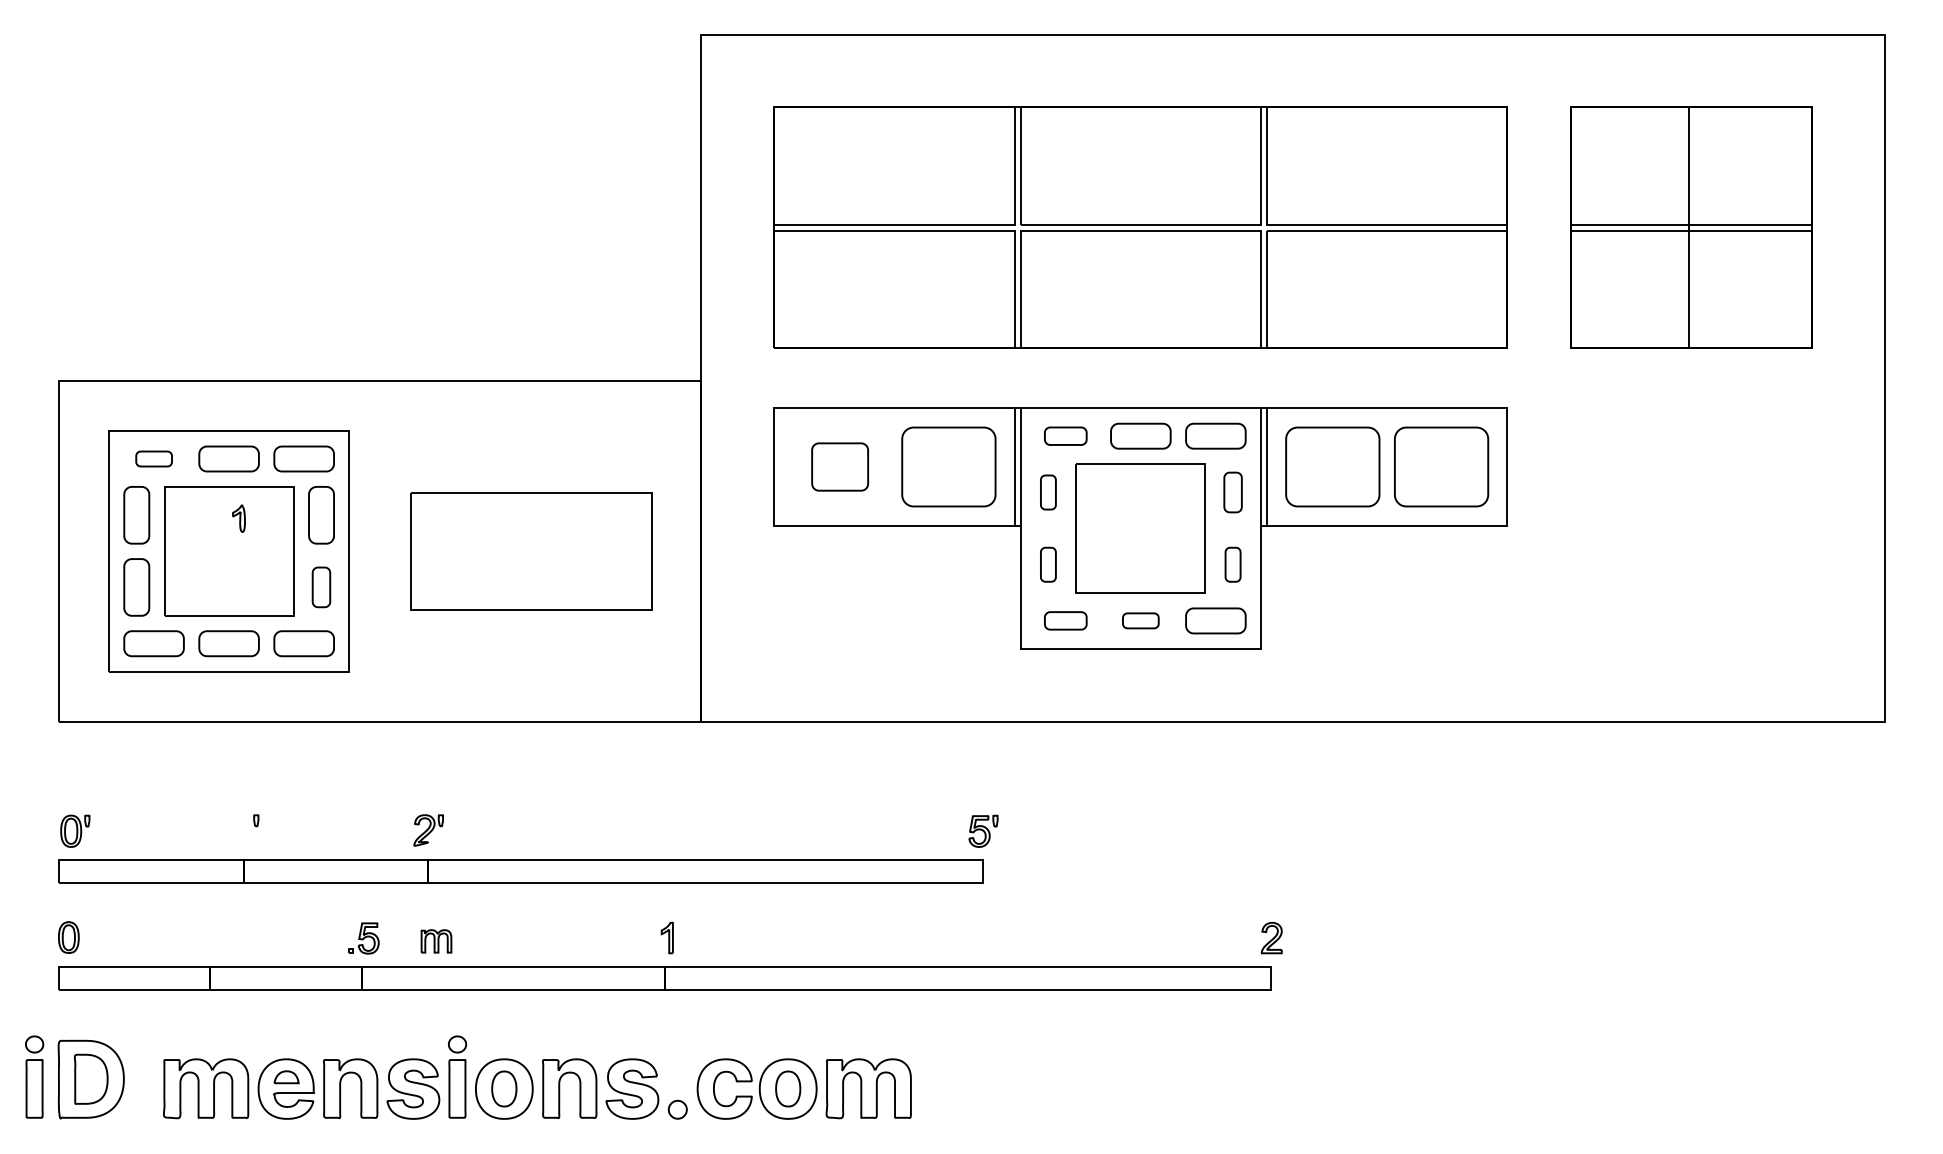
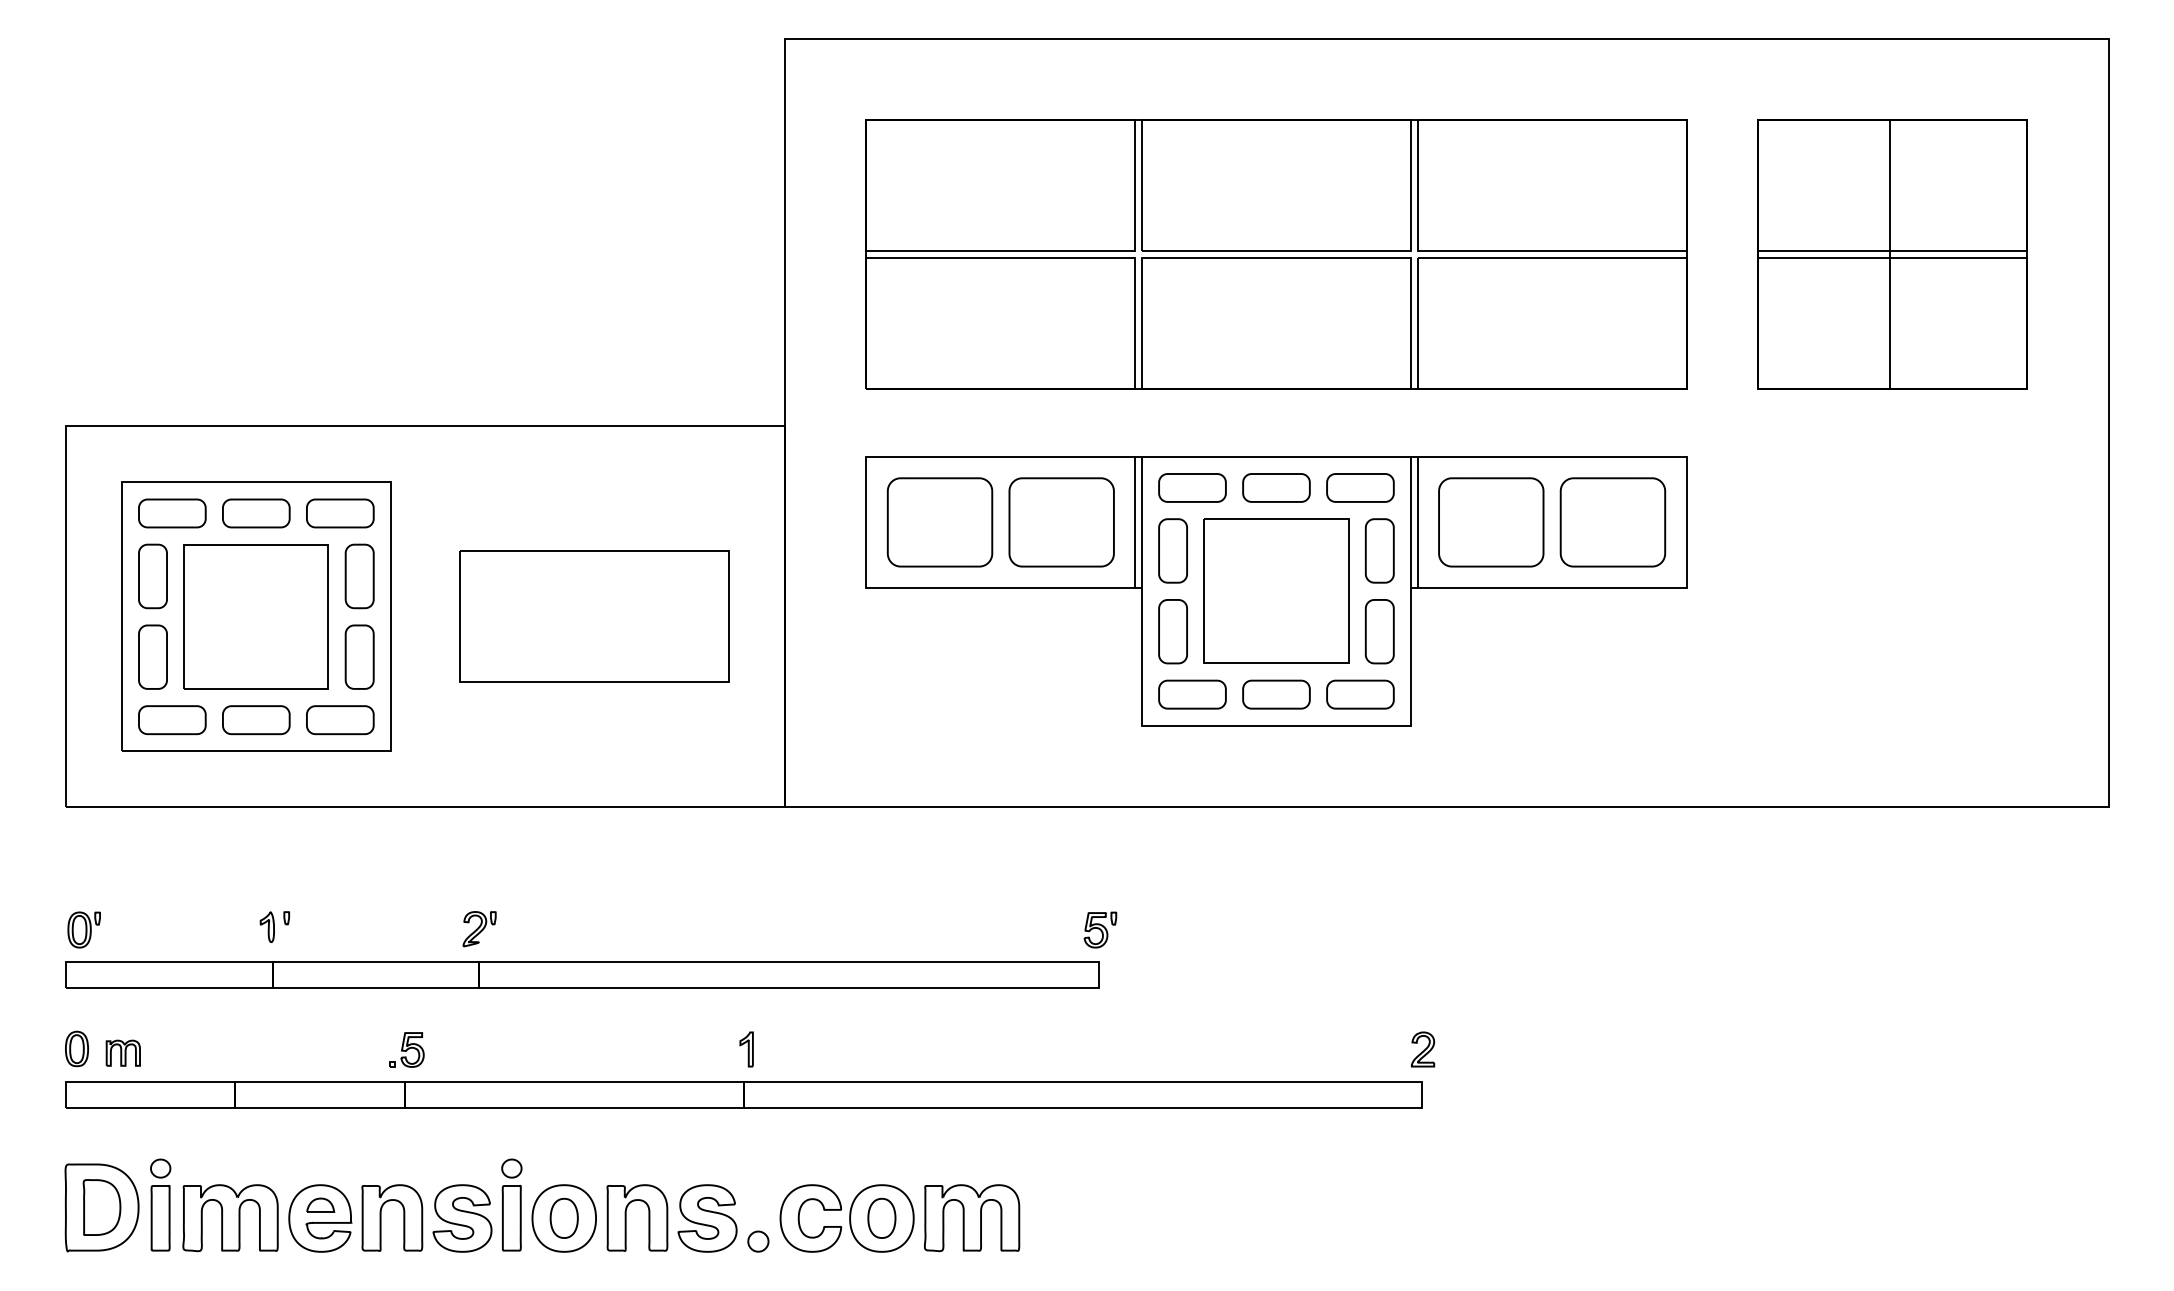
part: (1065, 435) -> (1192, 487), size x1.43
part: (154, 459) -> (172, 513), size x1.67
part: (839, 467) -> (939, 522), size x1.67
part: (1047, 492) -> (1172, 550), size x1.67
part: (1232, 492) -> (1379, 550), size x1.43
part: (238, 518) -> (266, 926), moved
part: (1047, 564) -> (1172, 631), size x1.67
part: (1232, 564) -> (1379, 631), size x1.67
part: (321, 586) -> (359, 656), size x1.43
part: (1065, 620) -> (1192, 694), size x1.43
part: (1140, 620) -> (1276, 694), size x1.67
part: (435, 940) -> (122, 1052), moved
part: (34, 1076) -> (160, 1204), moved

